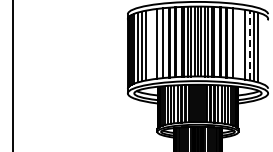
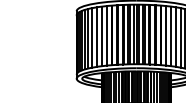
line: (238, 43) -> (171, 36), added
line: (151, 44) -> (96, 36), added
line: (249, 45) -> (180, 37), dashed -> solid

